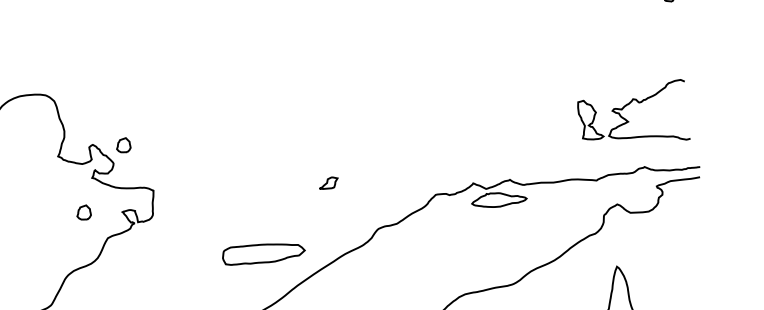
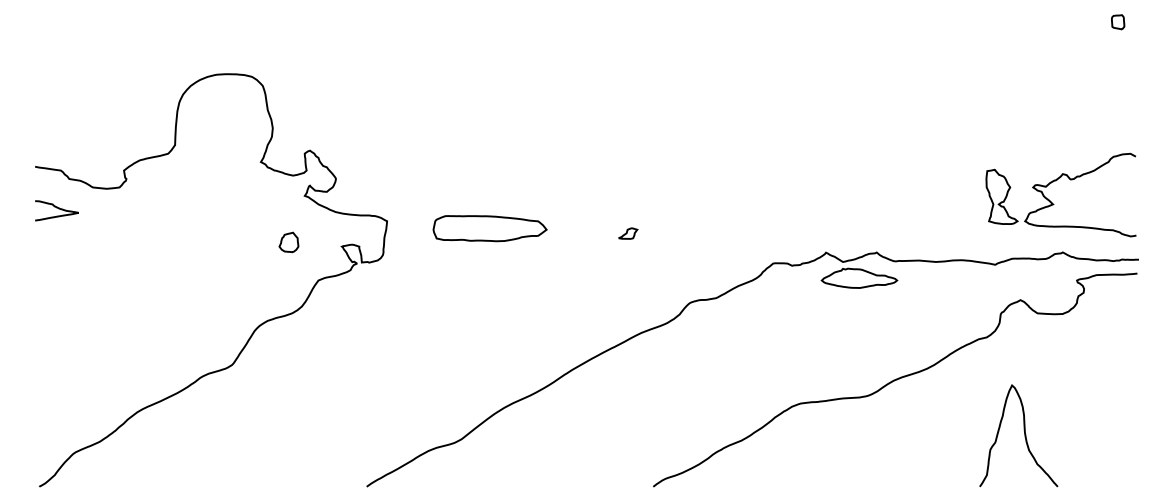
part: (627, 120) -> (1052, 202), moved
part: (123, 145) -> (351, 155), removed
part: (329, 183) -> (628, 233), size x0.71
part: (263, 253) -> (489, 228), moved

